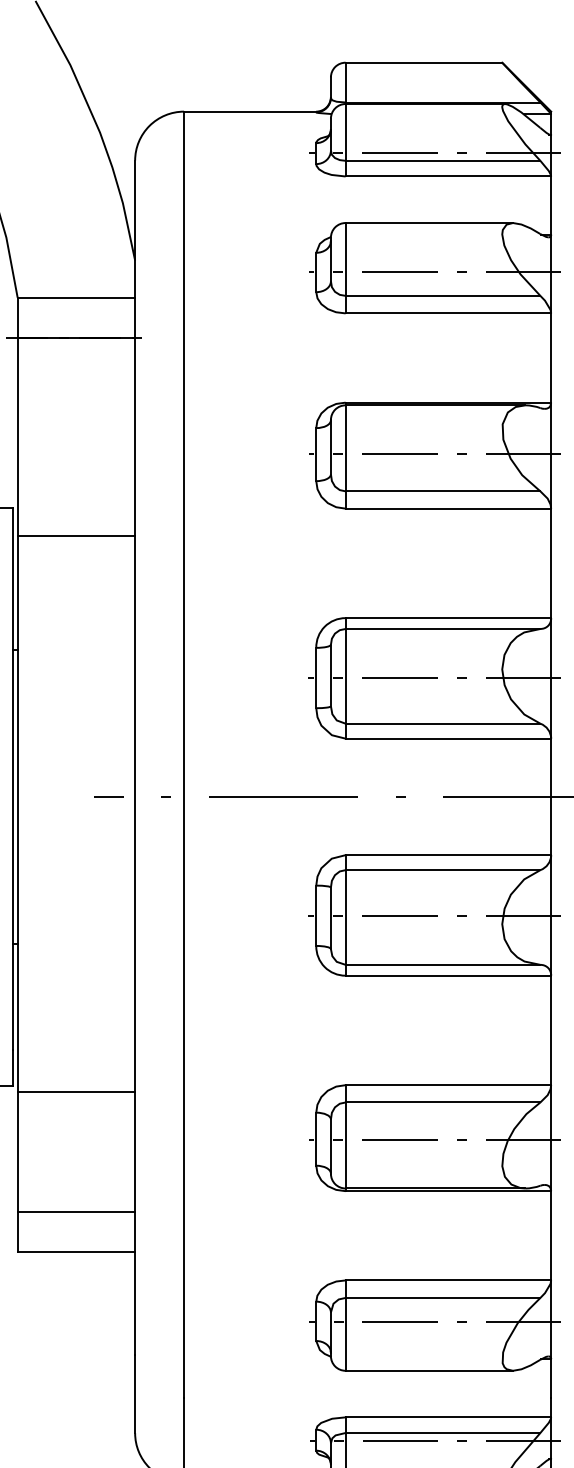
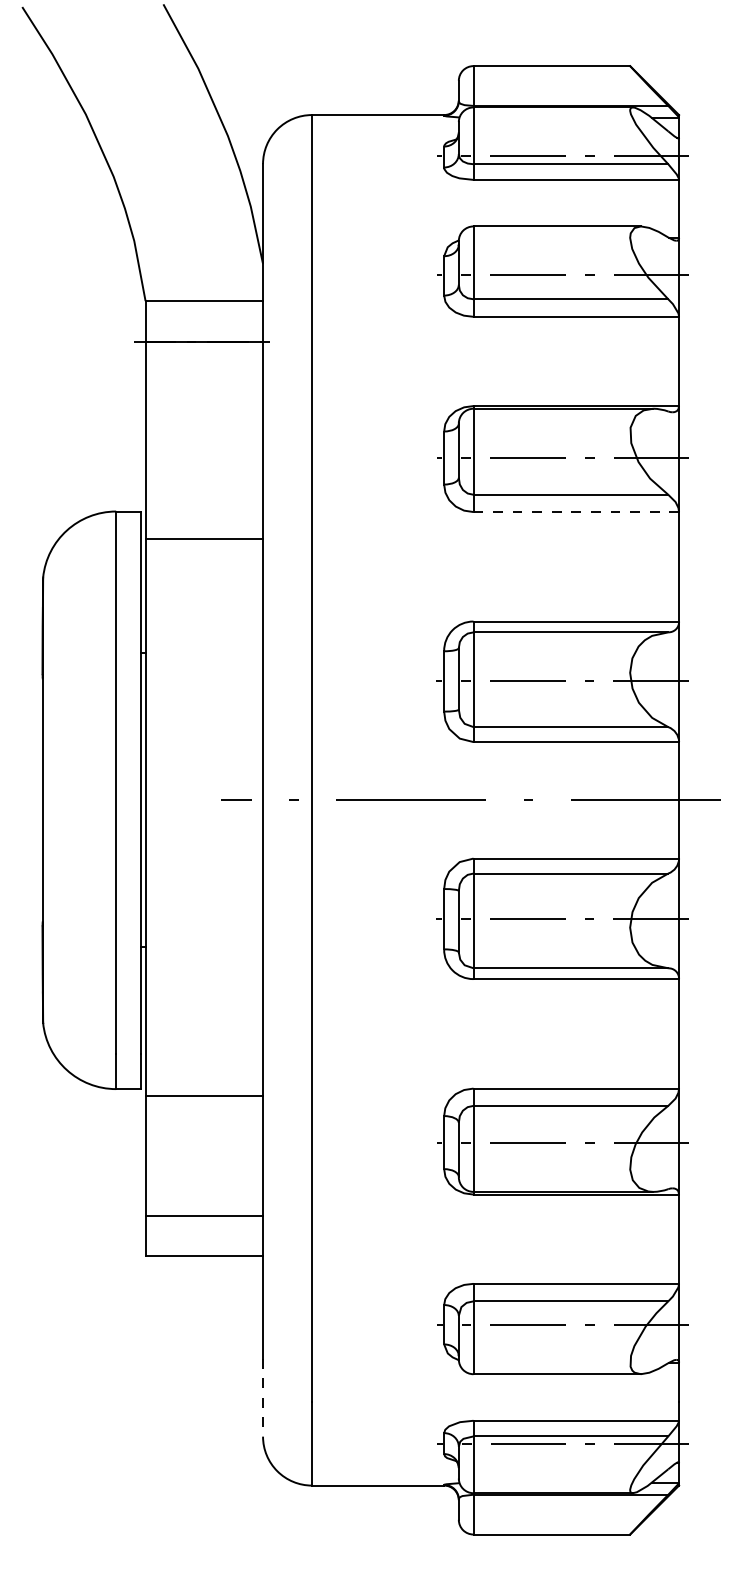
line: (448, 509) -> (576, 512), solid -> dashed
line: (135, 1394) -> (263, 1397), solid -> dashed

